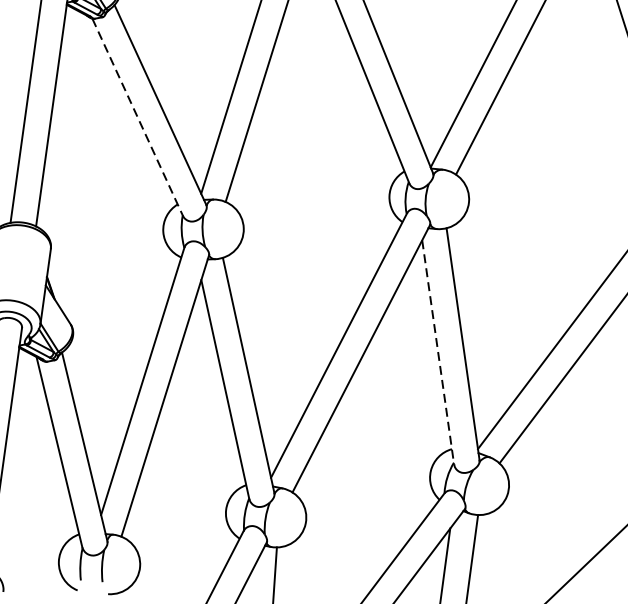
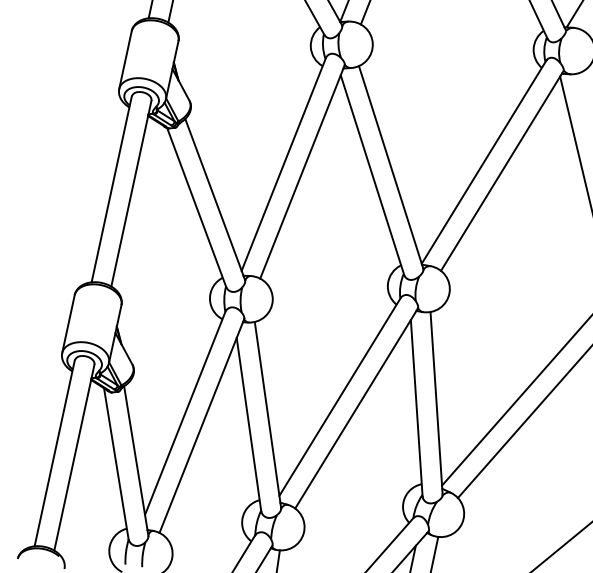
line: (137, 117) -> (196, 207), dashed -> solid
line: (437, 352) -> (416, 408), dashed -> solid

